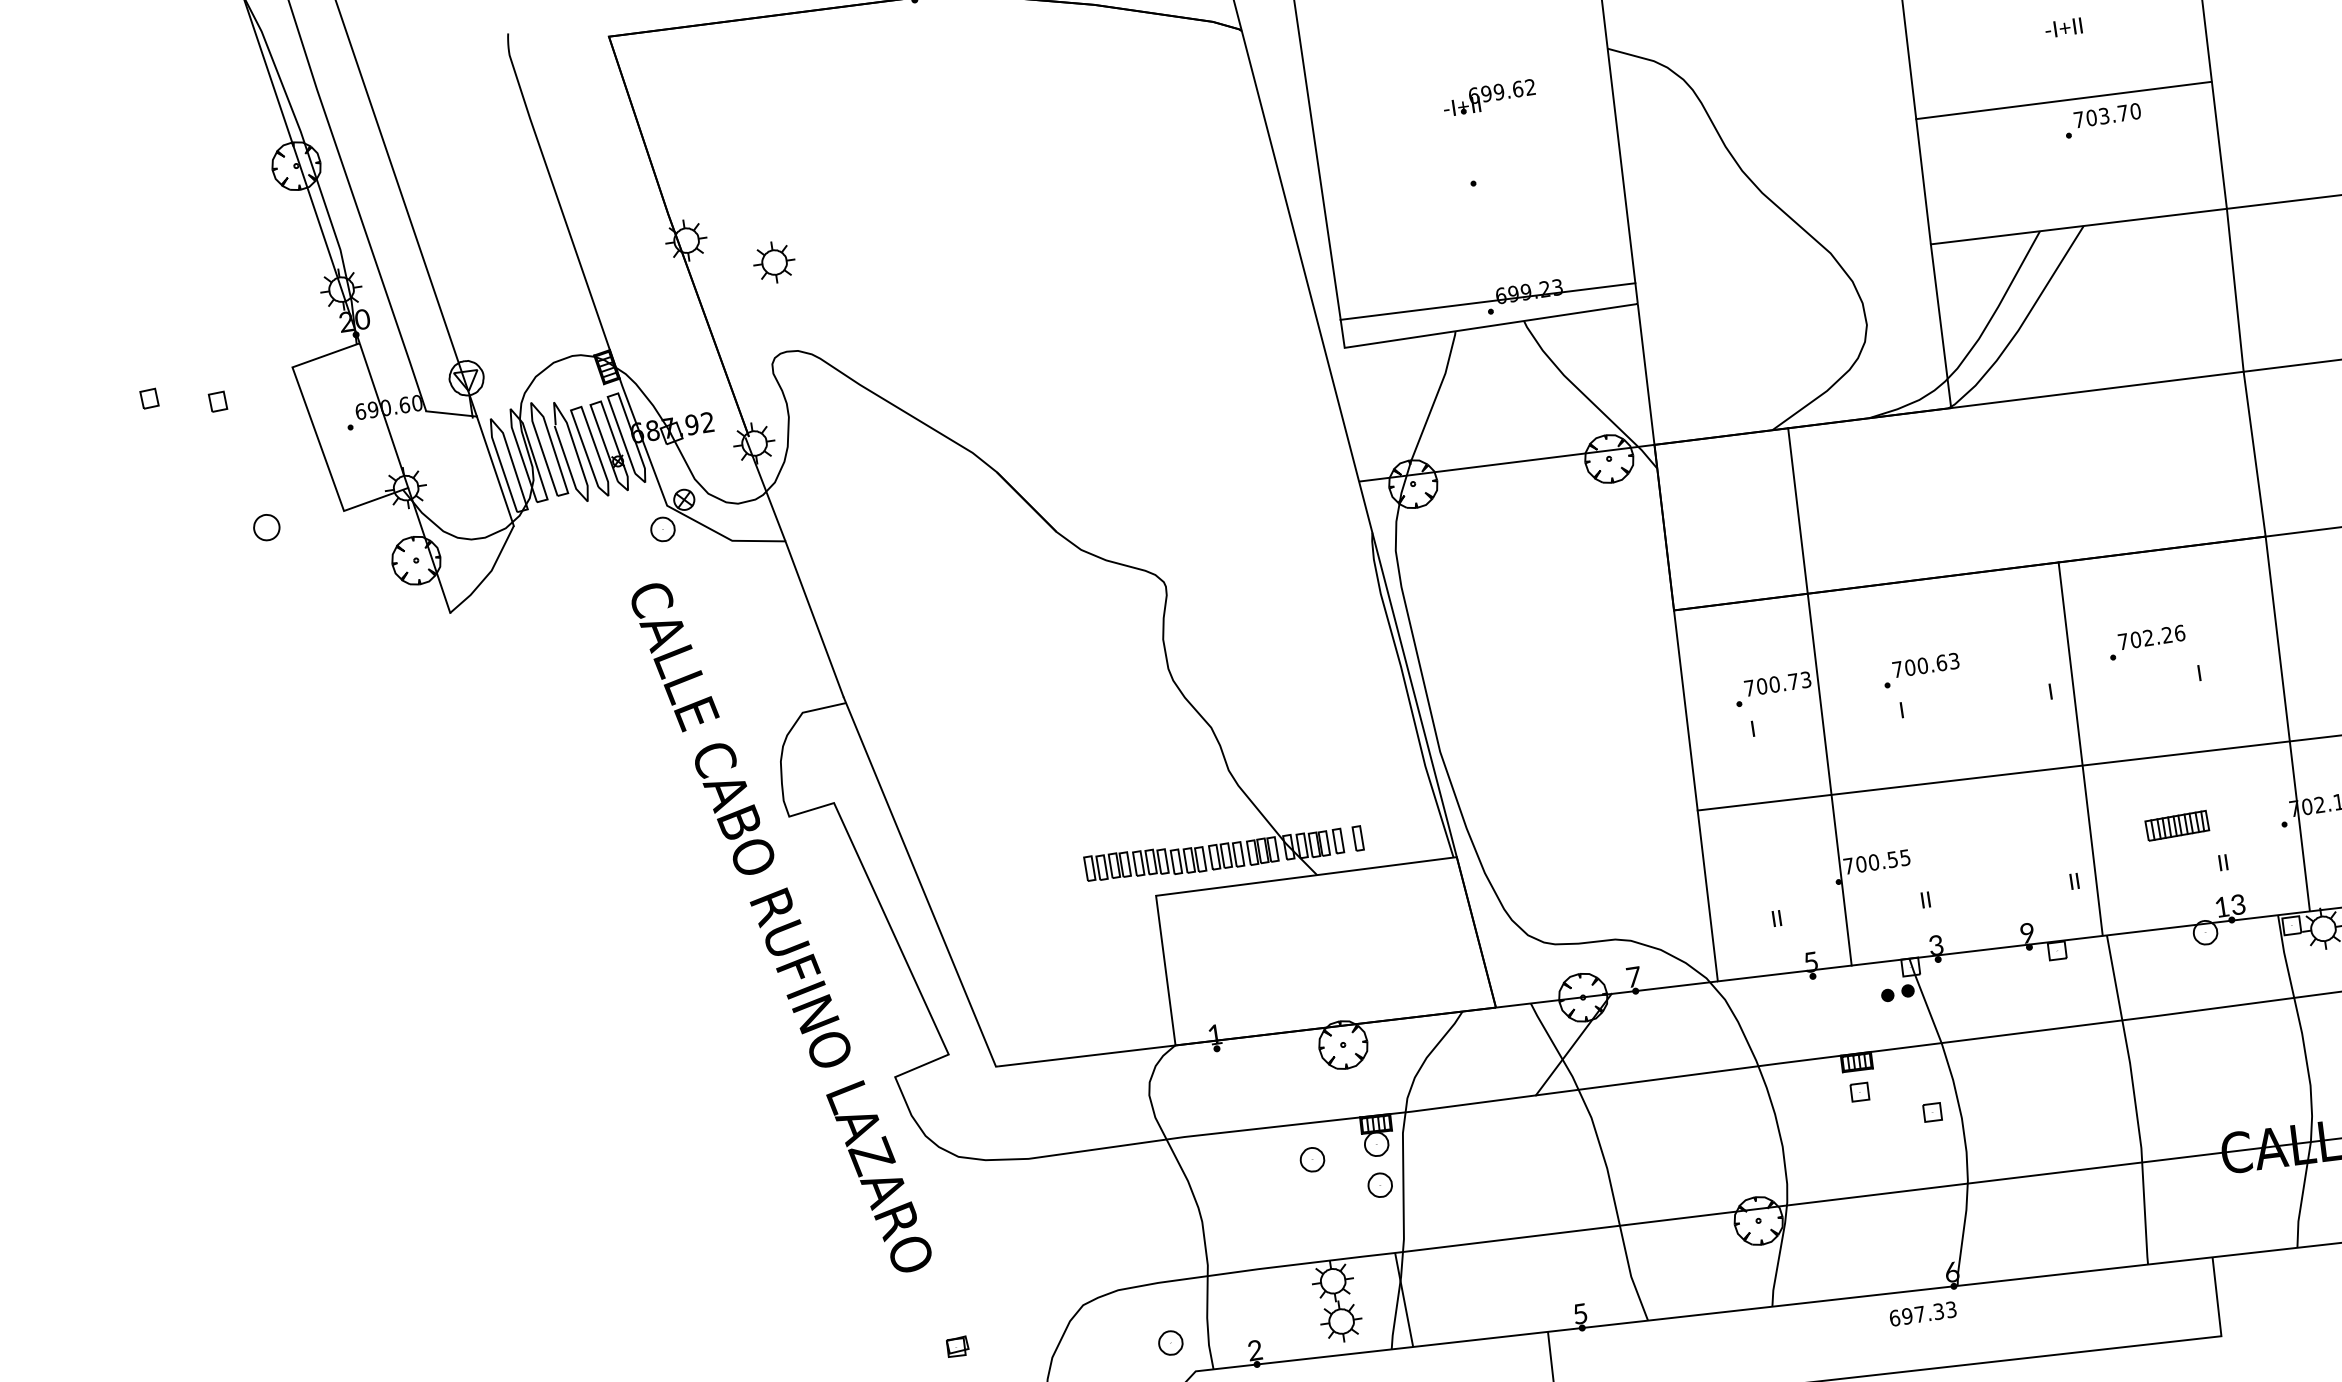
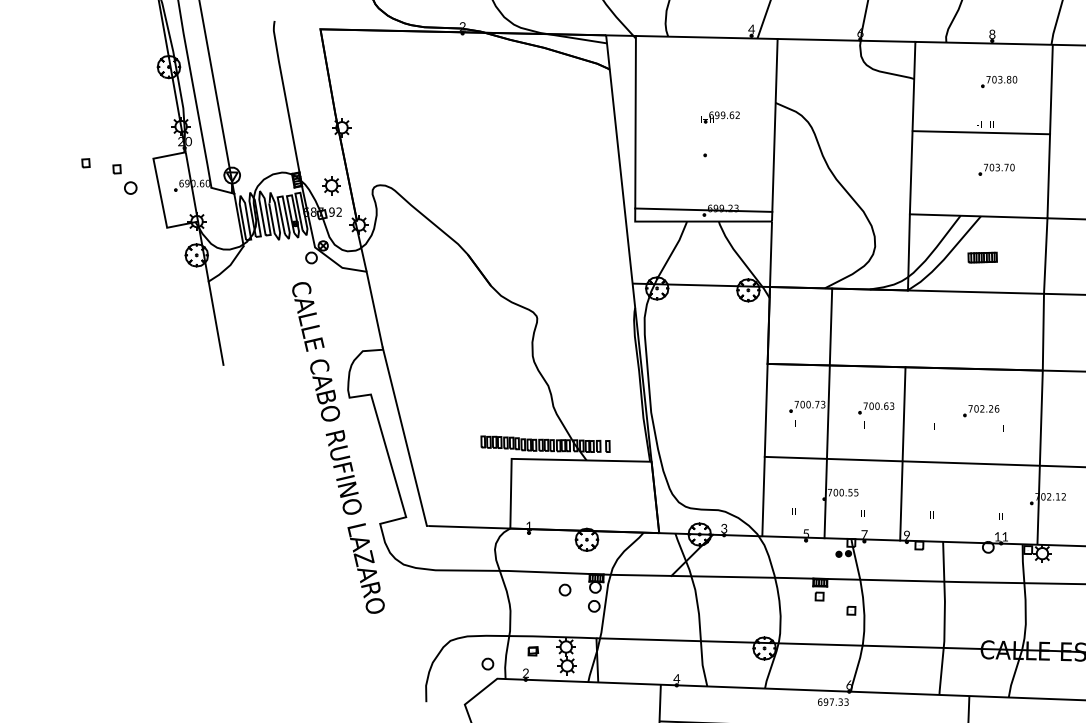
line: (2063, 100) -> (981, 132), moved
part: (774, 262) -> (331, 185), moved
part: (266, 526) -> (130, 187), moved
line: (477, 698) -> (215, 322), added
line: (2079, 748) -> (902, 453), moved
part: (2176, 825) -> (982, 257), moved
text: (2238, 903) -> (1005, 536), 13 -> 11
text: (1936, 944) -> (864, 534), 3 -> 7
text: (1634, 976) -> (724, 528), 7 -> 3
text: (1579, 1313) -> (676, 678), 5 -> 4
part: (958, 1347) -> (533, 651), moved

